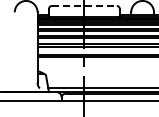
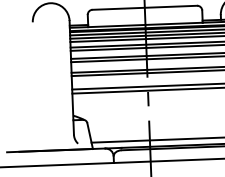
line: (84, 6) -> (145, 8), dashed -> solid

